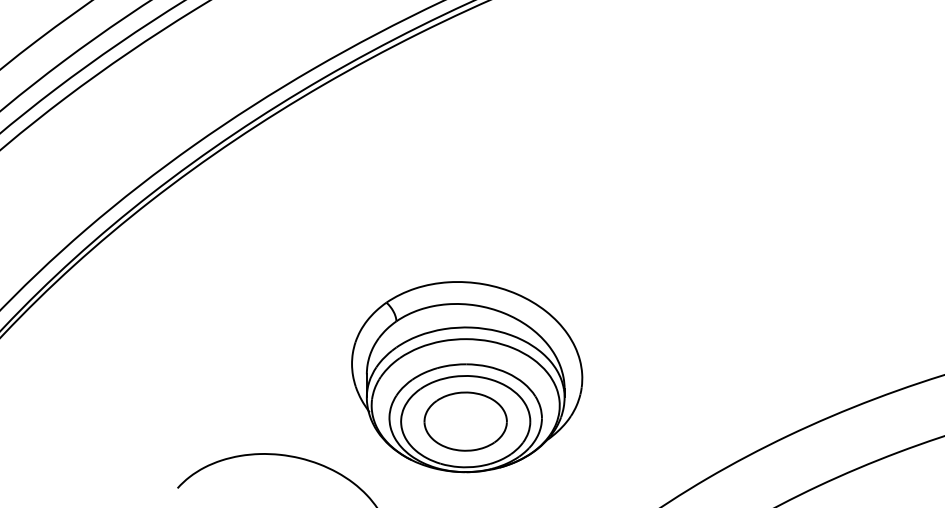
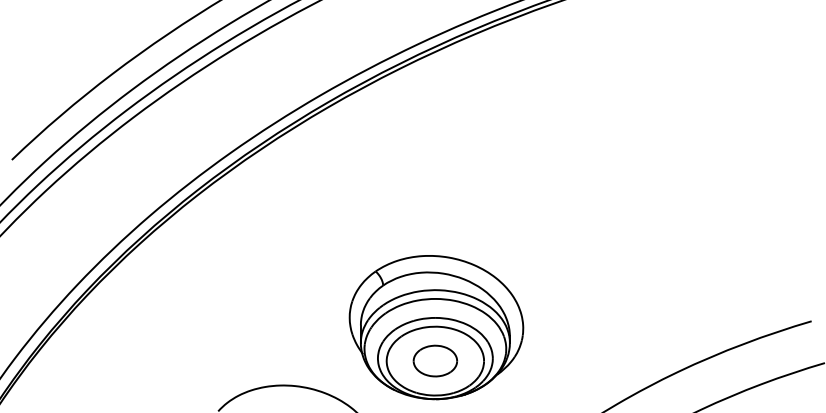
part: (465, 420) -> (435, 360), size x0.7

